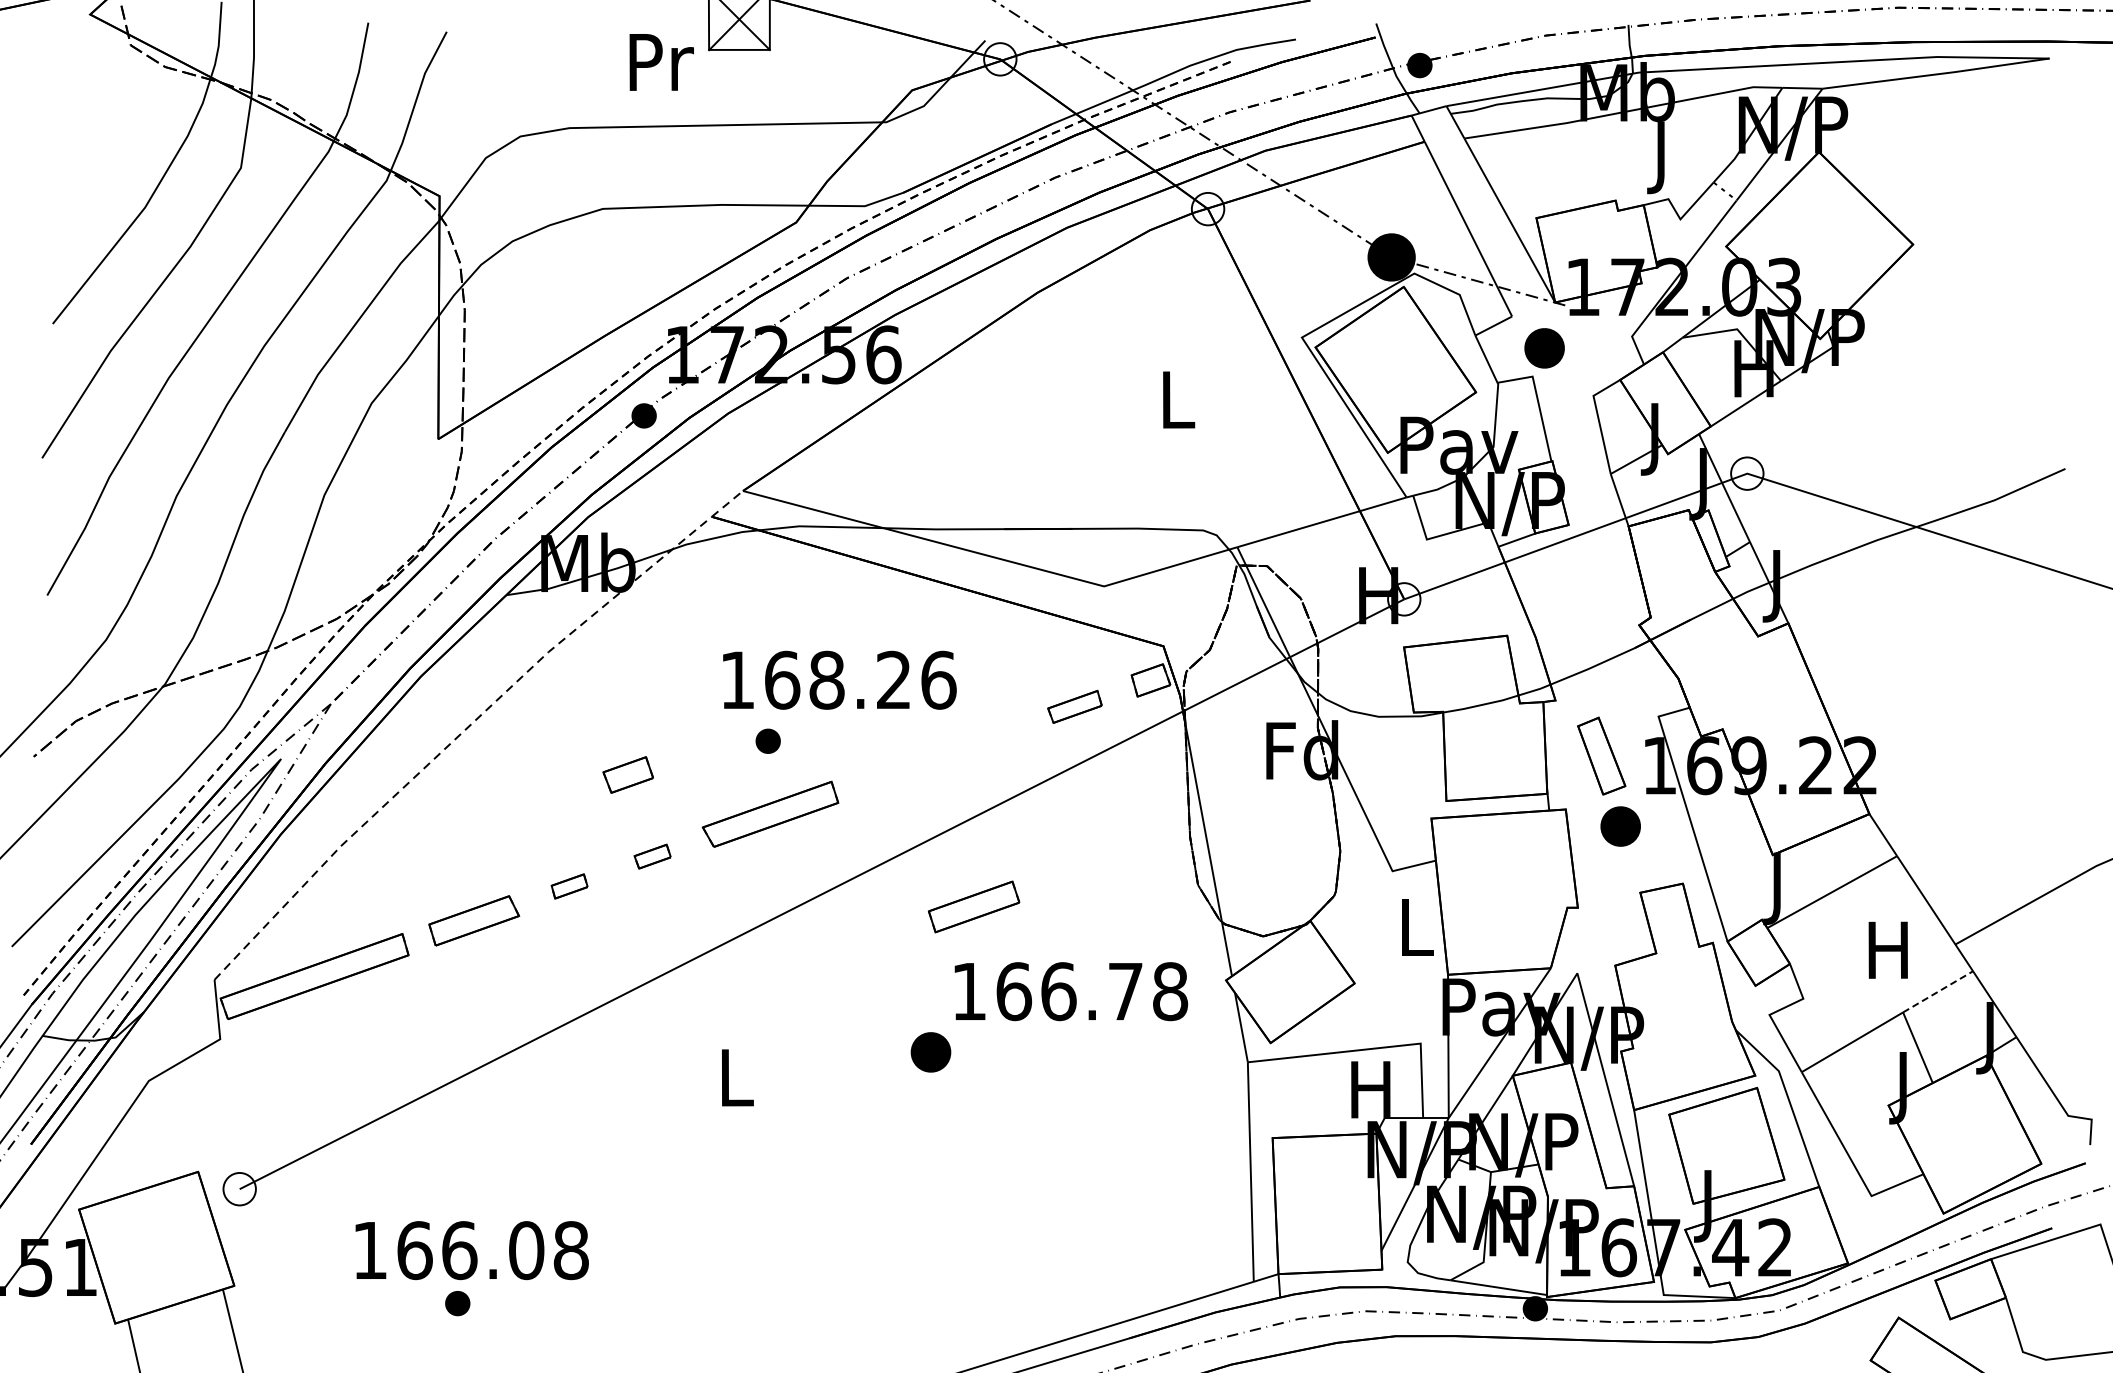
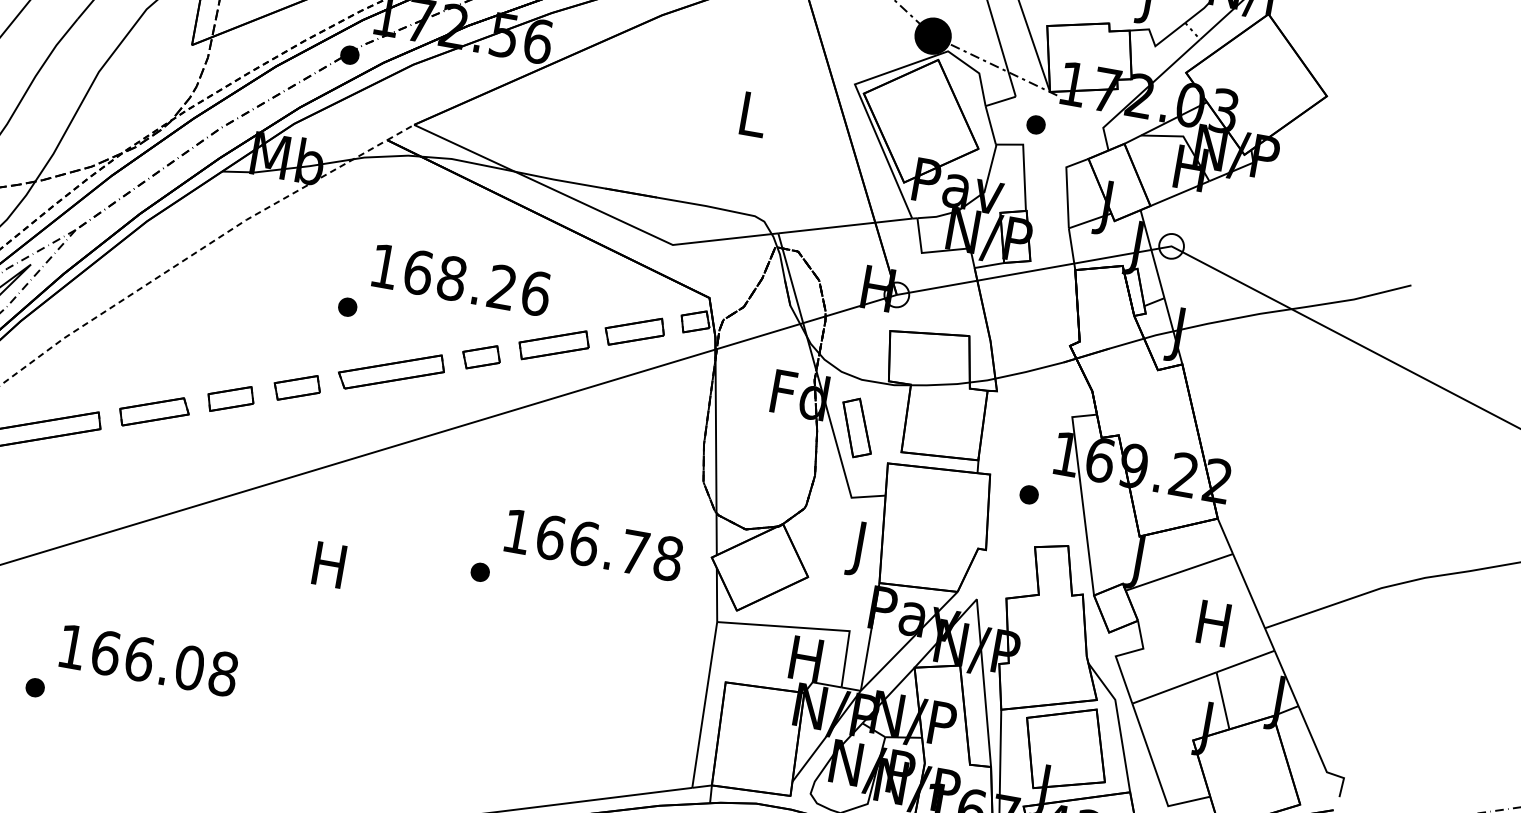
part: (1544, 347) -> (1035, 124), size x0.62
part: (1074, 706) -> (634, 331), size x1.43
part: (767, 740) -> (347, 306), moved
part: (1601, 755) -> (857, 427), moved
part: (627, 774) -> (481, 356), moved
part: (1620, 826) -> (1028, 494), size x0.62
part: (652, 856) -> (297, 387), size x1.67
part: (569, 886) -> (230, 399), size x1.67
part: (974, 906) -> (554, 345), moved
text: (1416, 935) -> (861, 549), L -> J
line: (1938, 991) -> (1245, 661), dashed -> solid
part: (930, 1052) -> (479, 572), size x0.62
text: (734, 1077) -> (329, 564), L -> H
text: (471, 1250) -> (148, 660), moved
part: (457, 1303) -> (35, 687), moved

